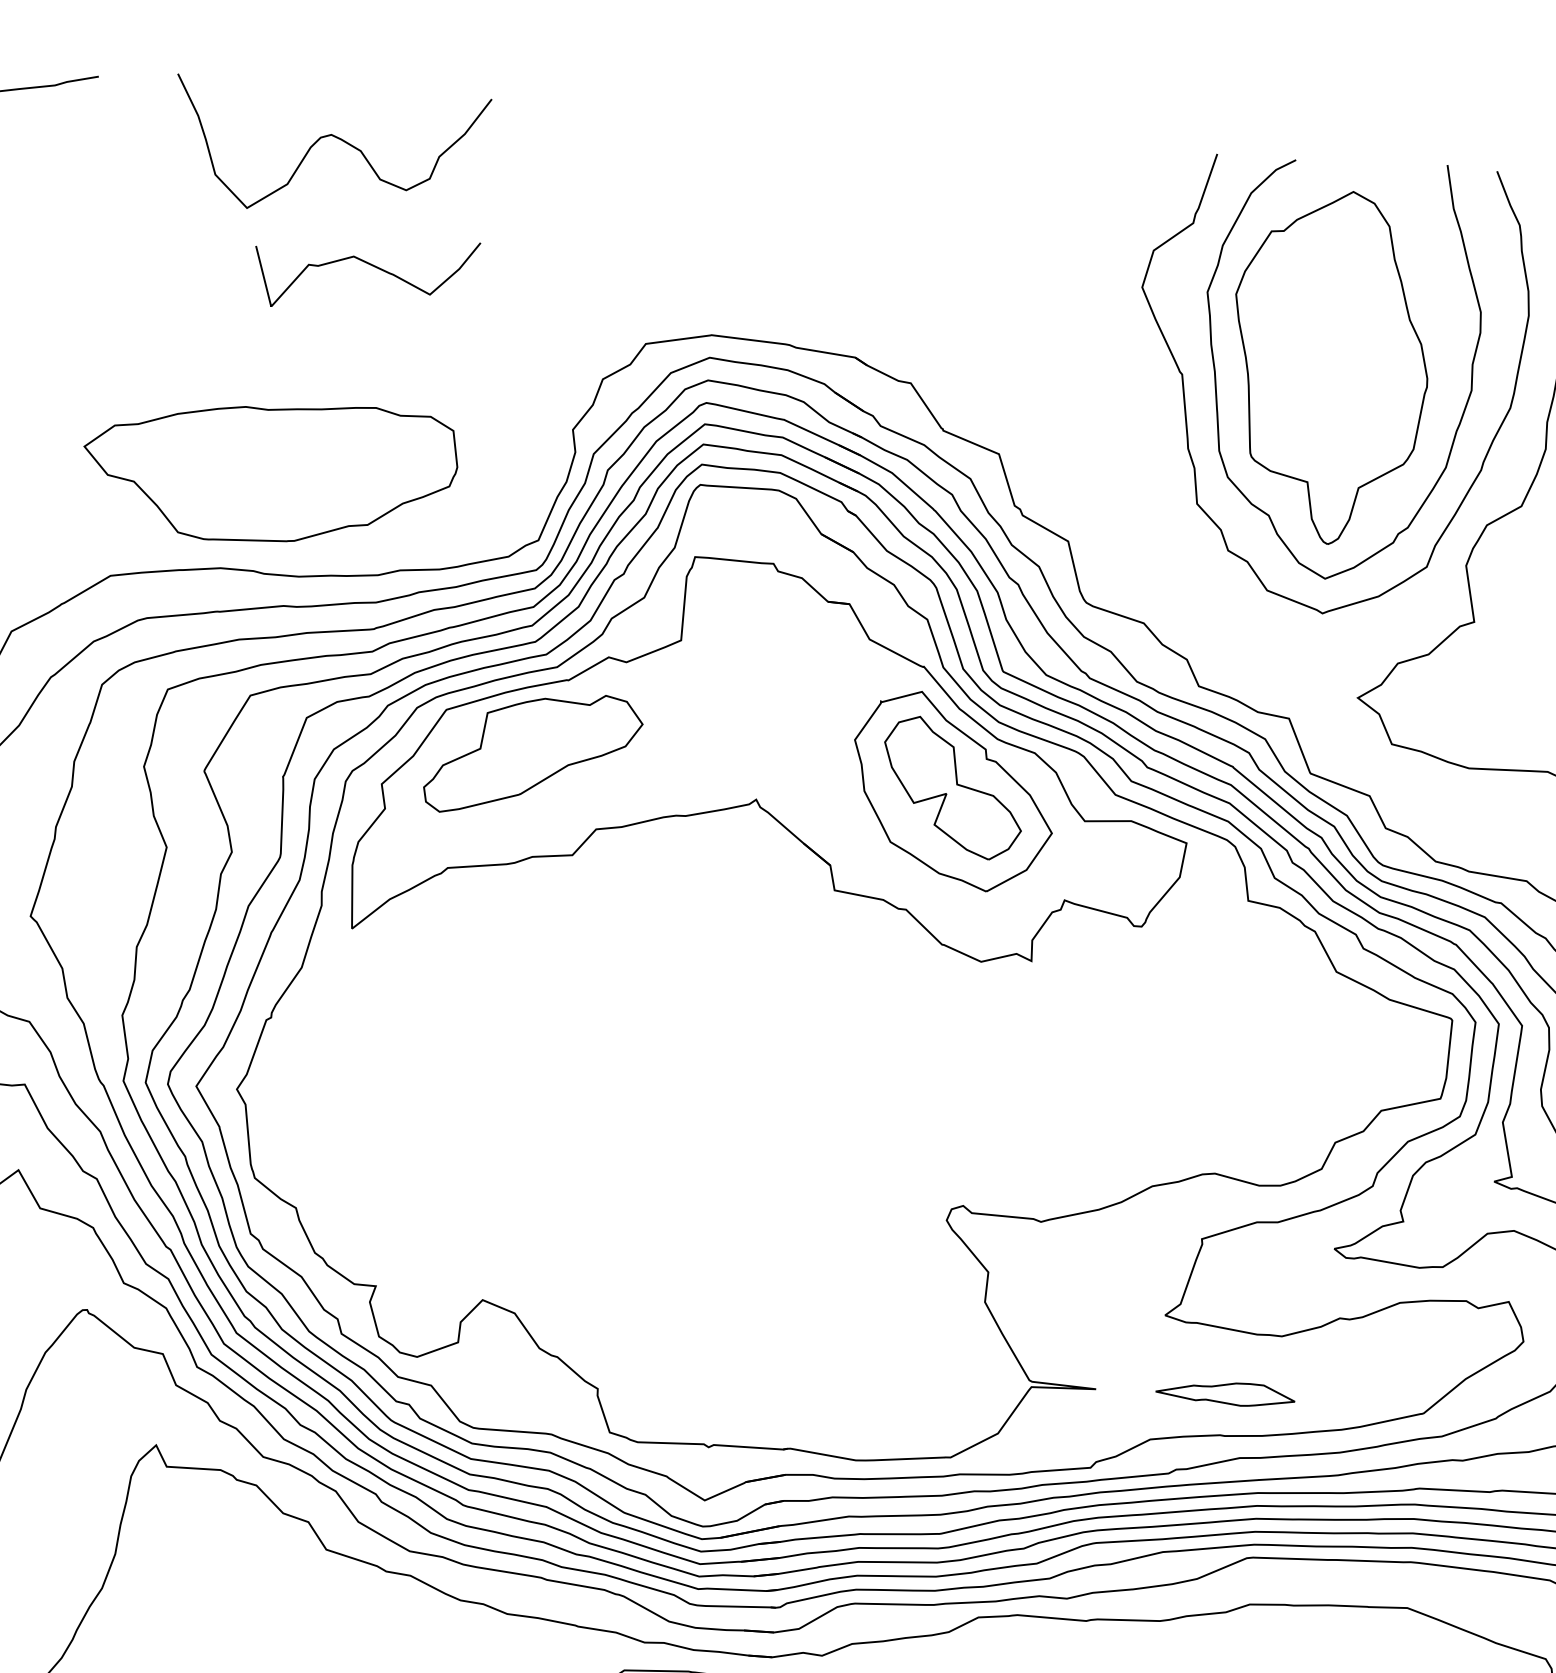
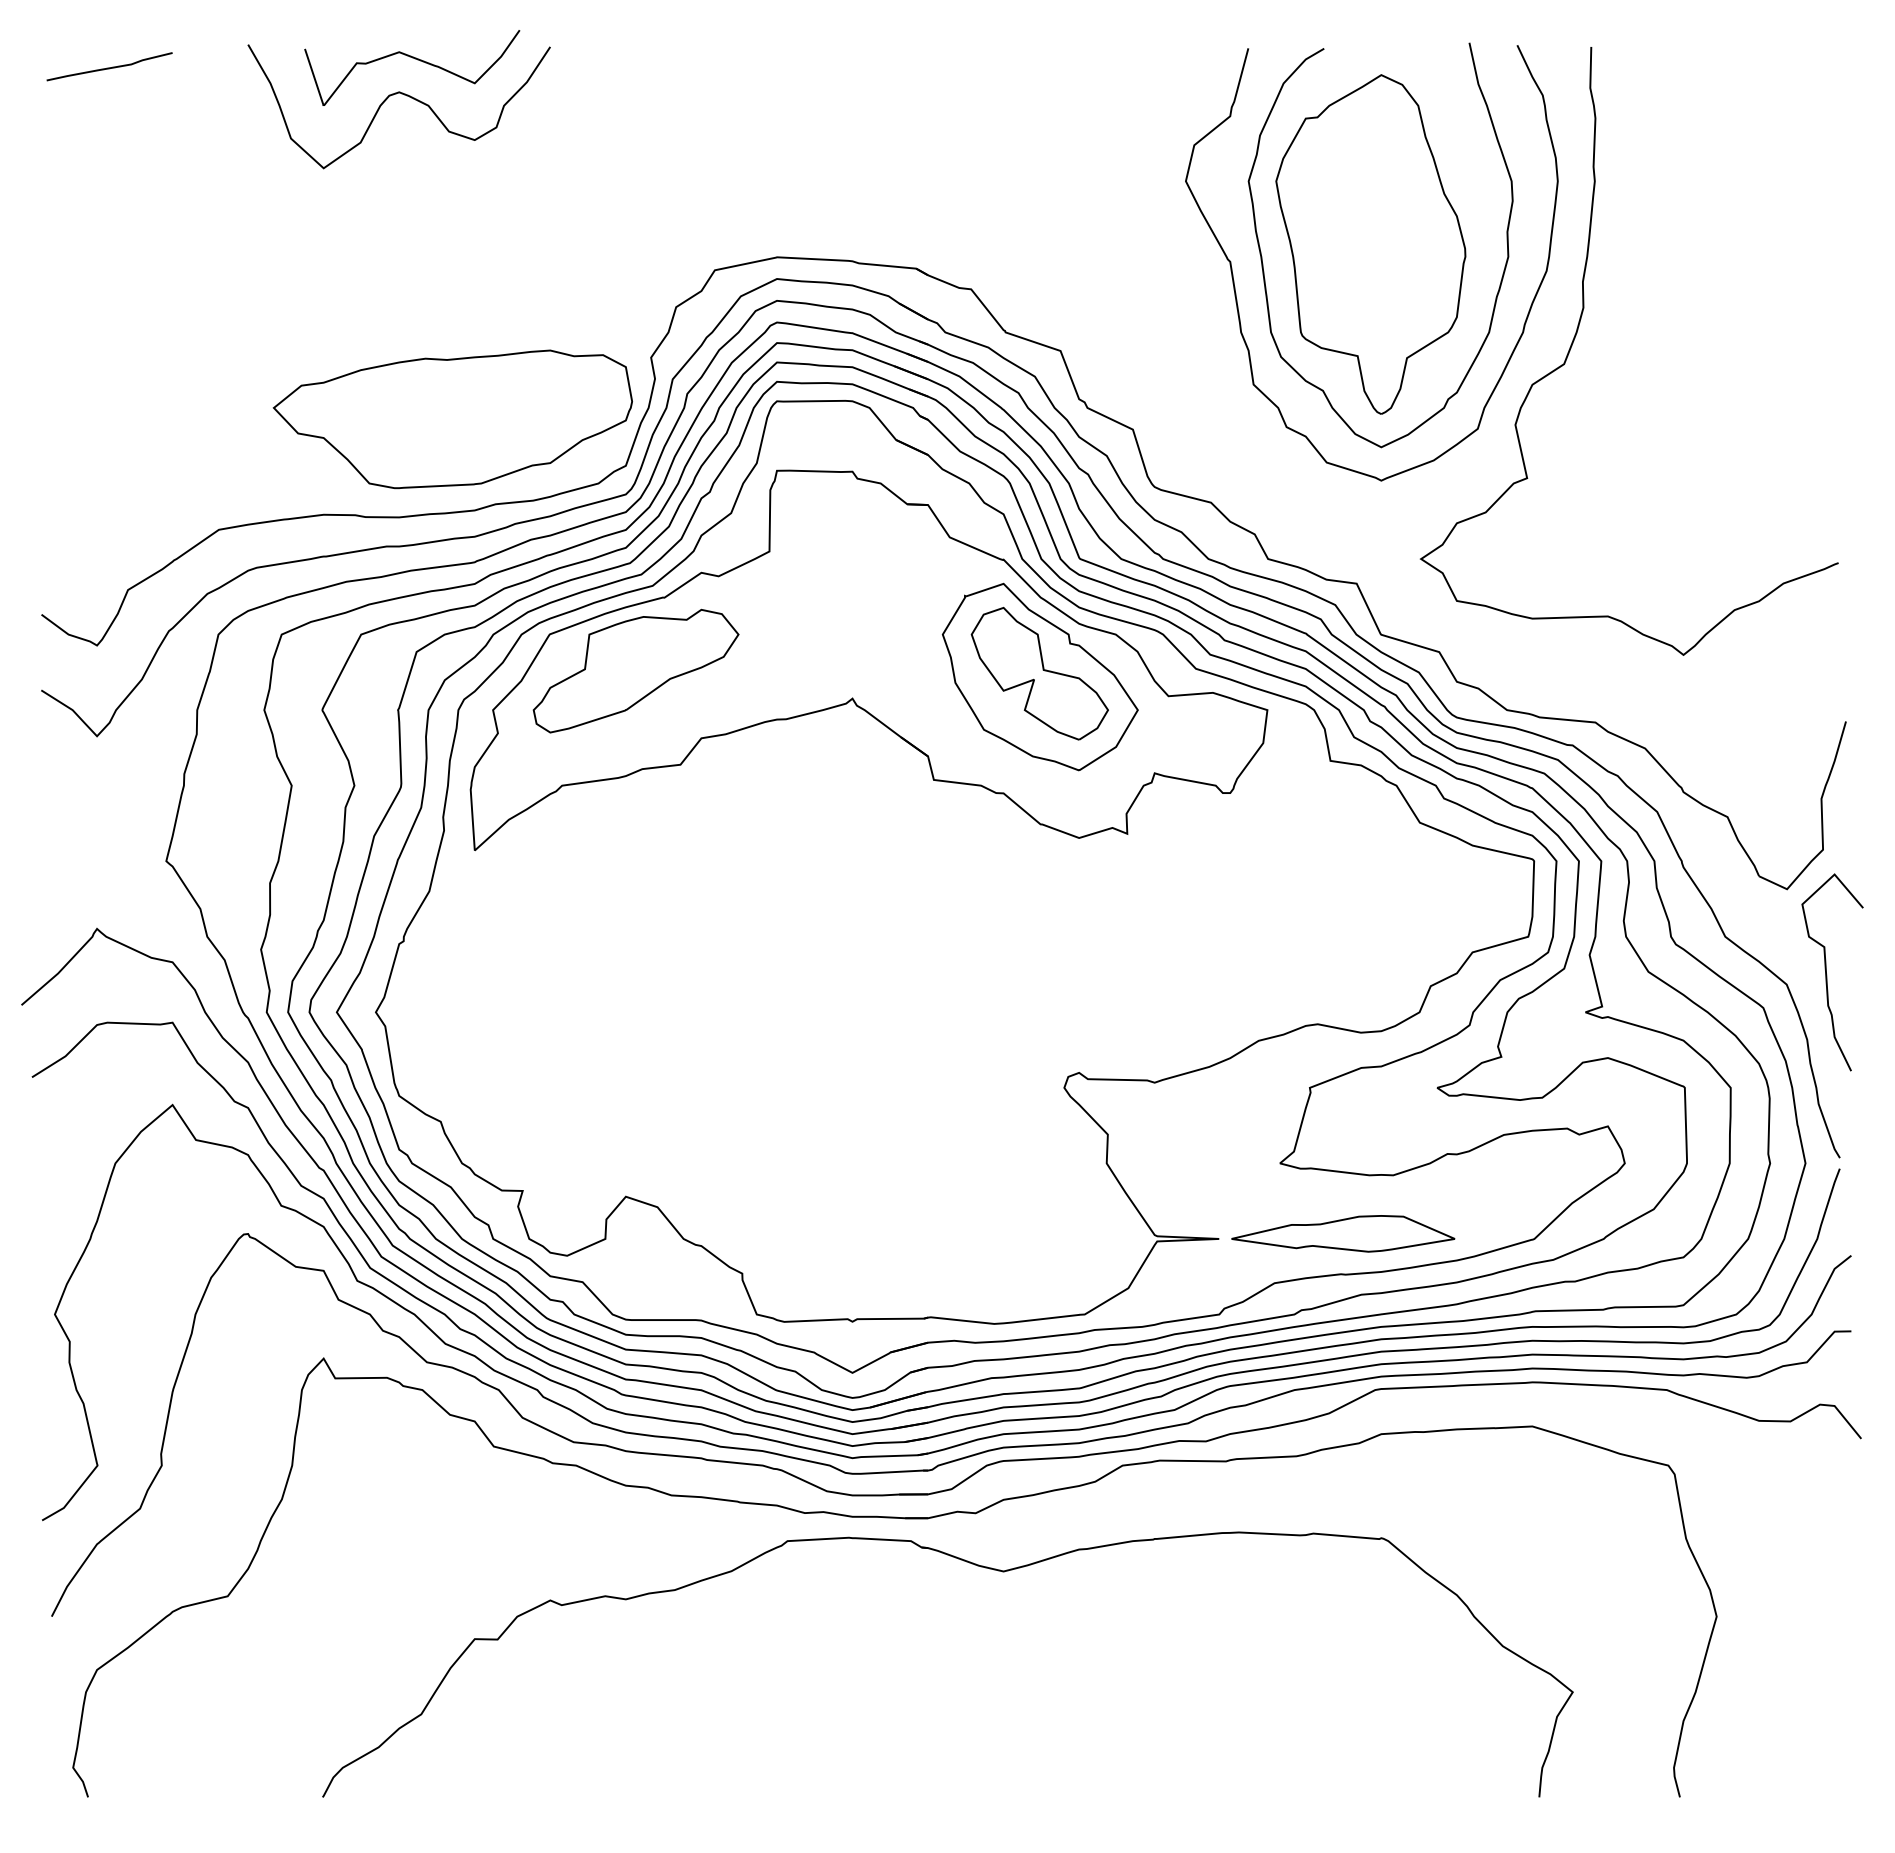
curve: (370, 265) -> (415, 59), moved
part: (269, 472) -> (452, 419), moved
part: (1225, 1393) -> (1343, 1233), size x1.67

